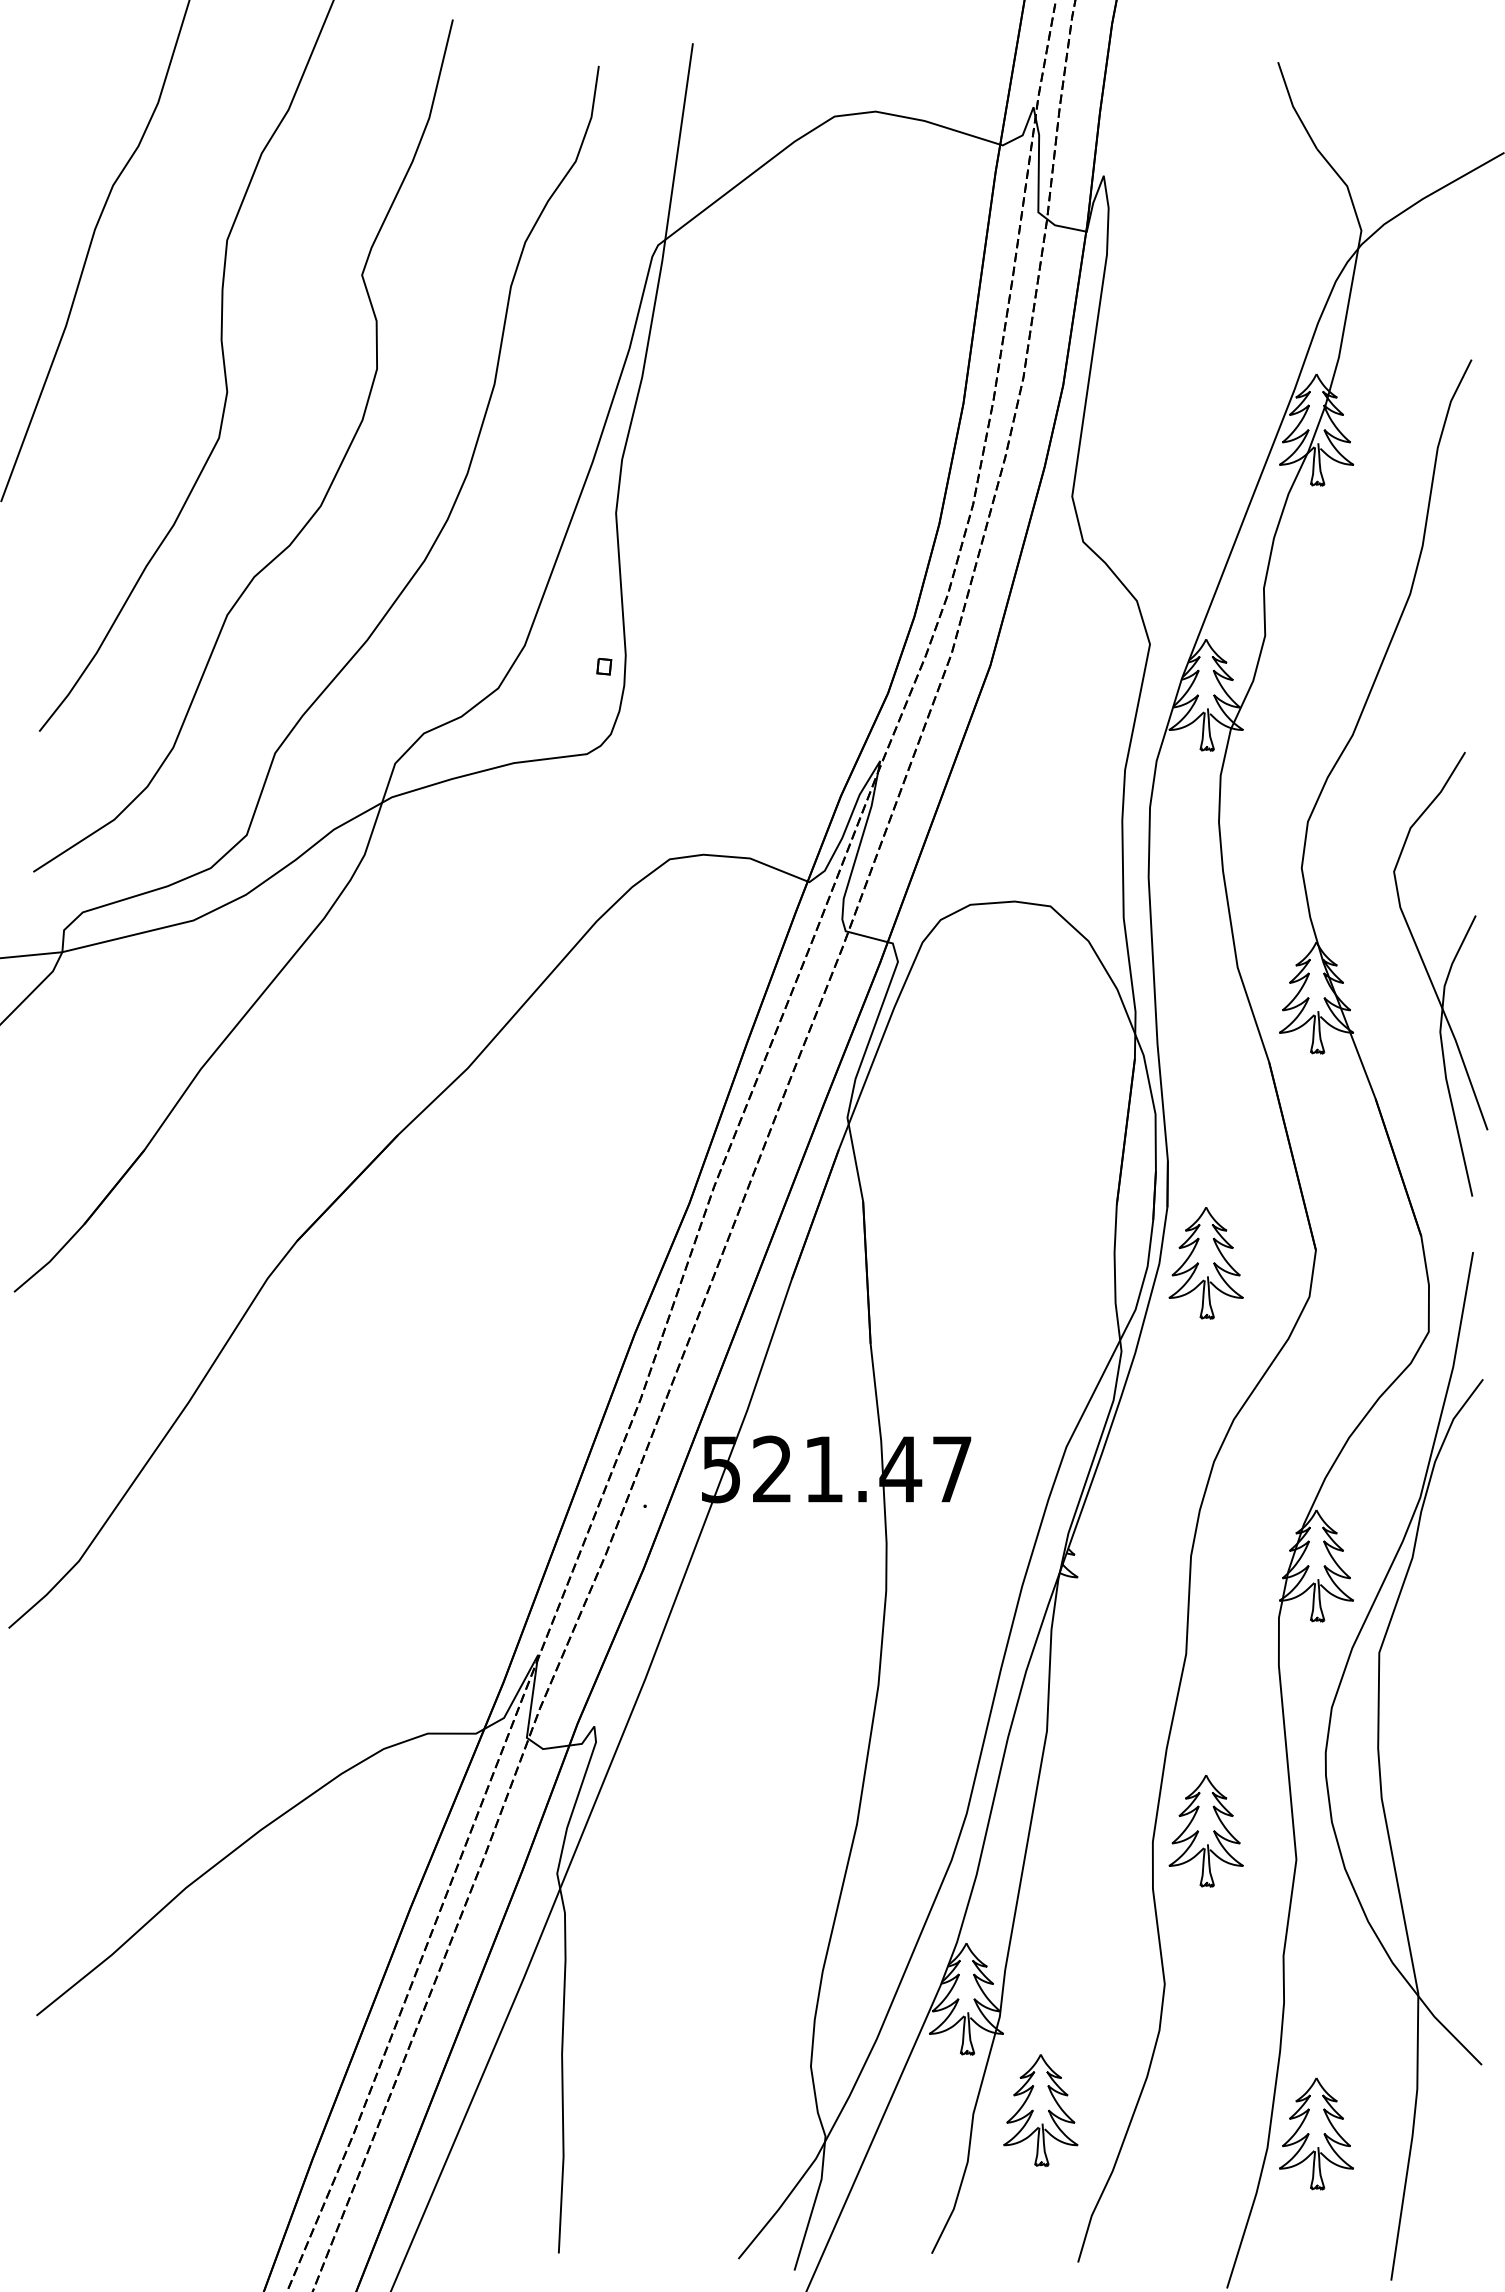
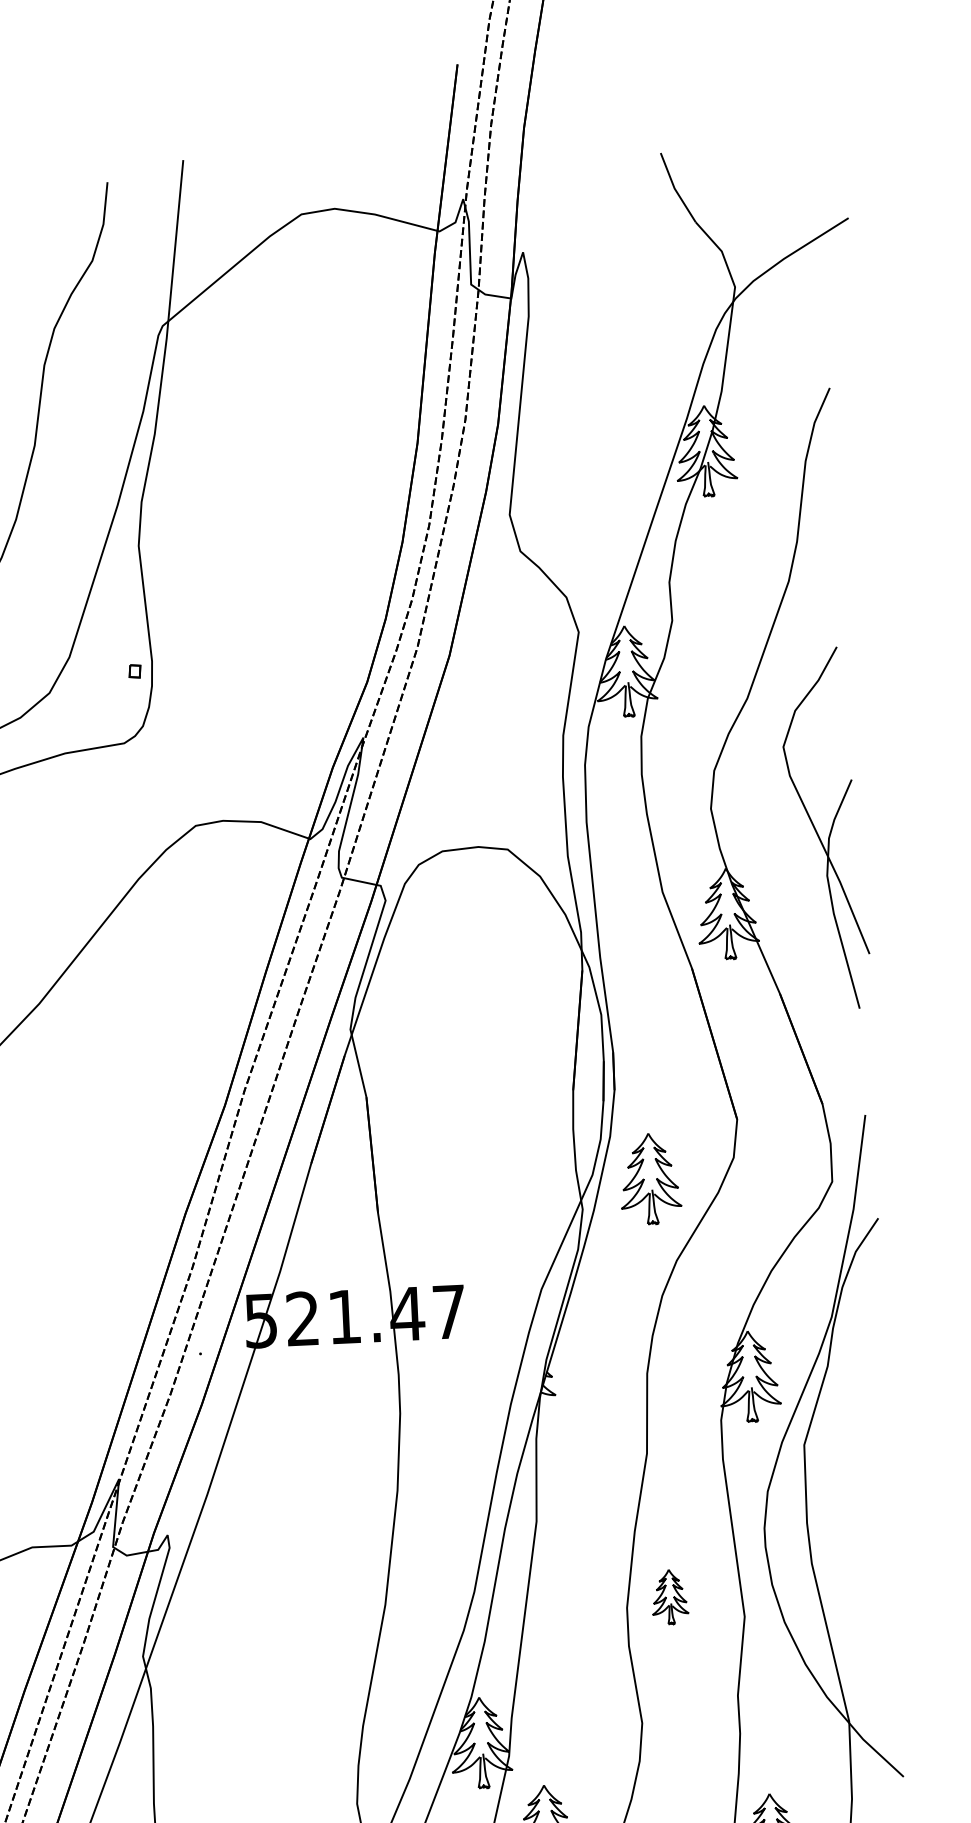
part: (1447, 974) -> (830, 828), moved
part: (1205, 1263) -> (649, 1179), moved
part: (1205, 1831) -> (669, 1597), size x0.6

